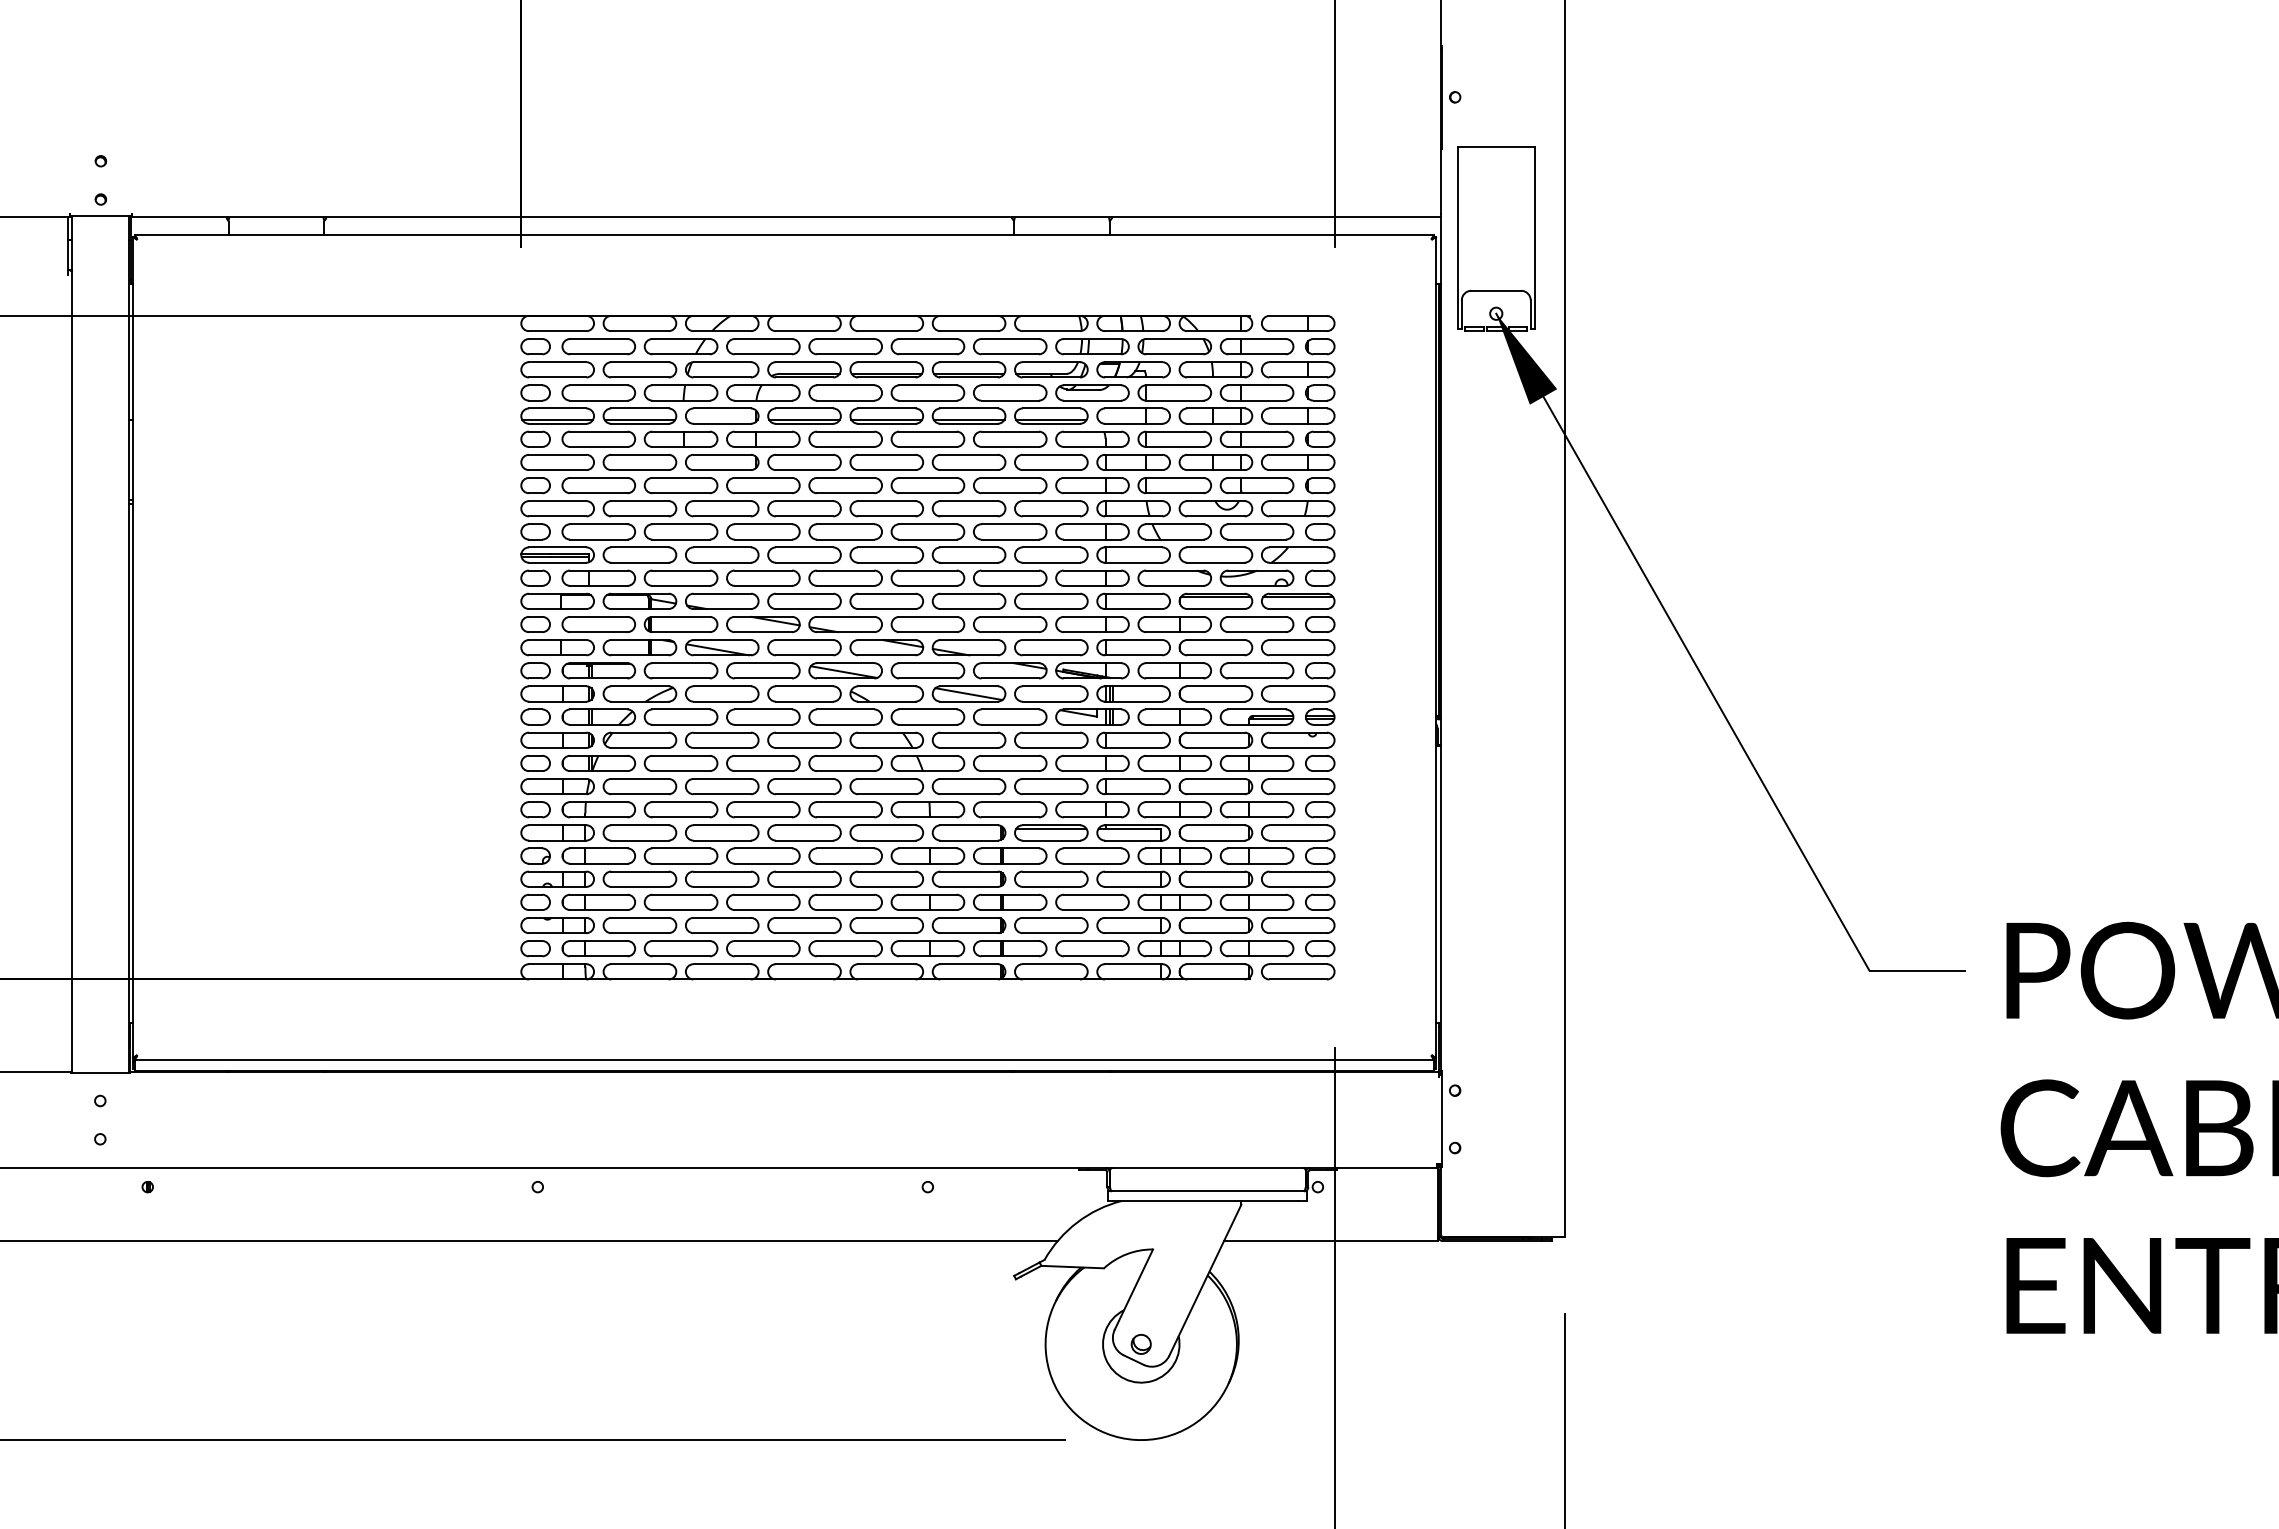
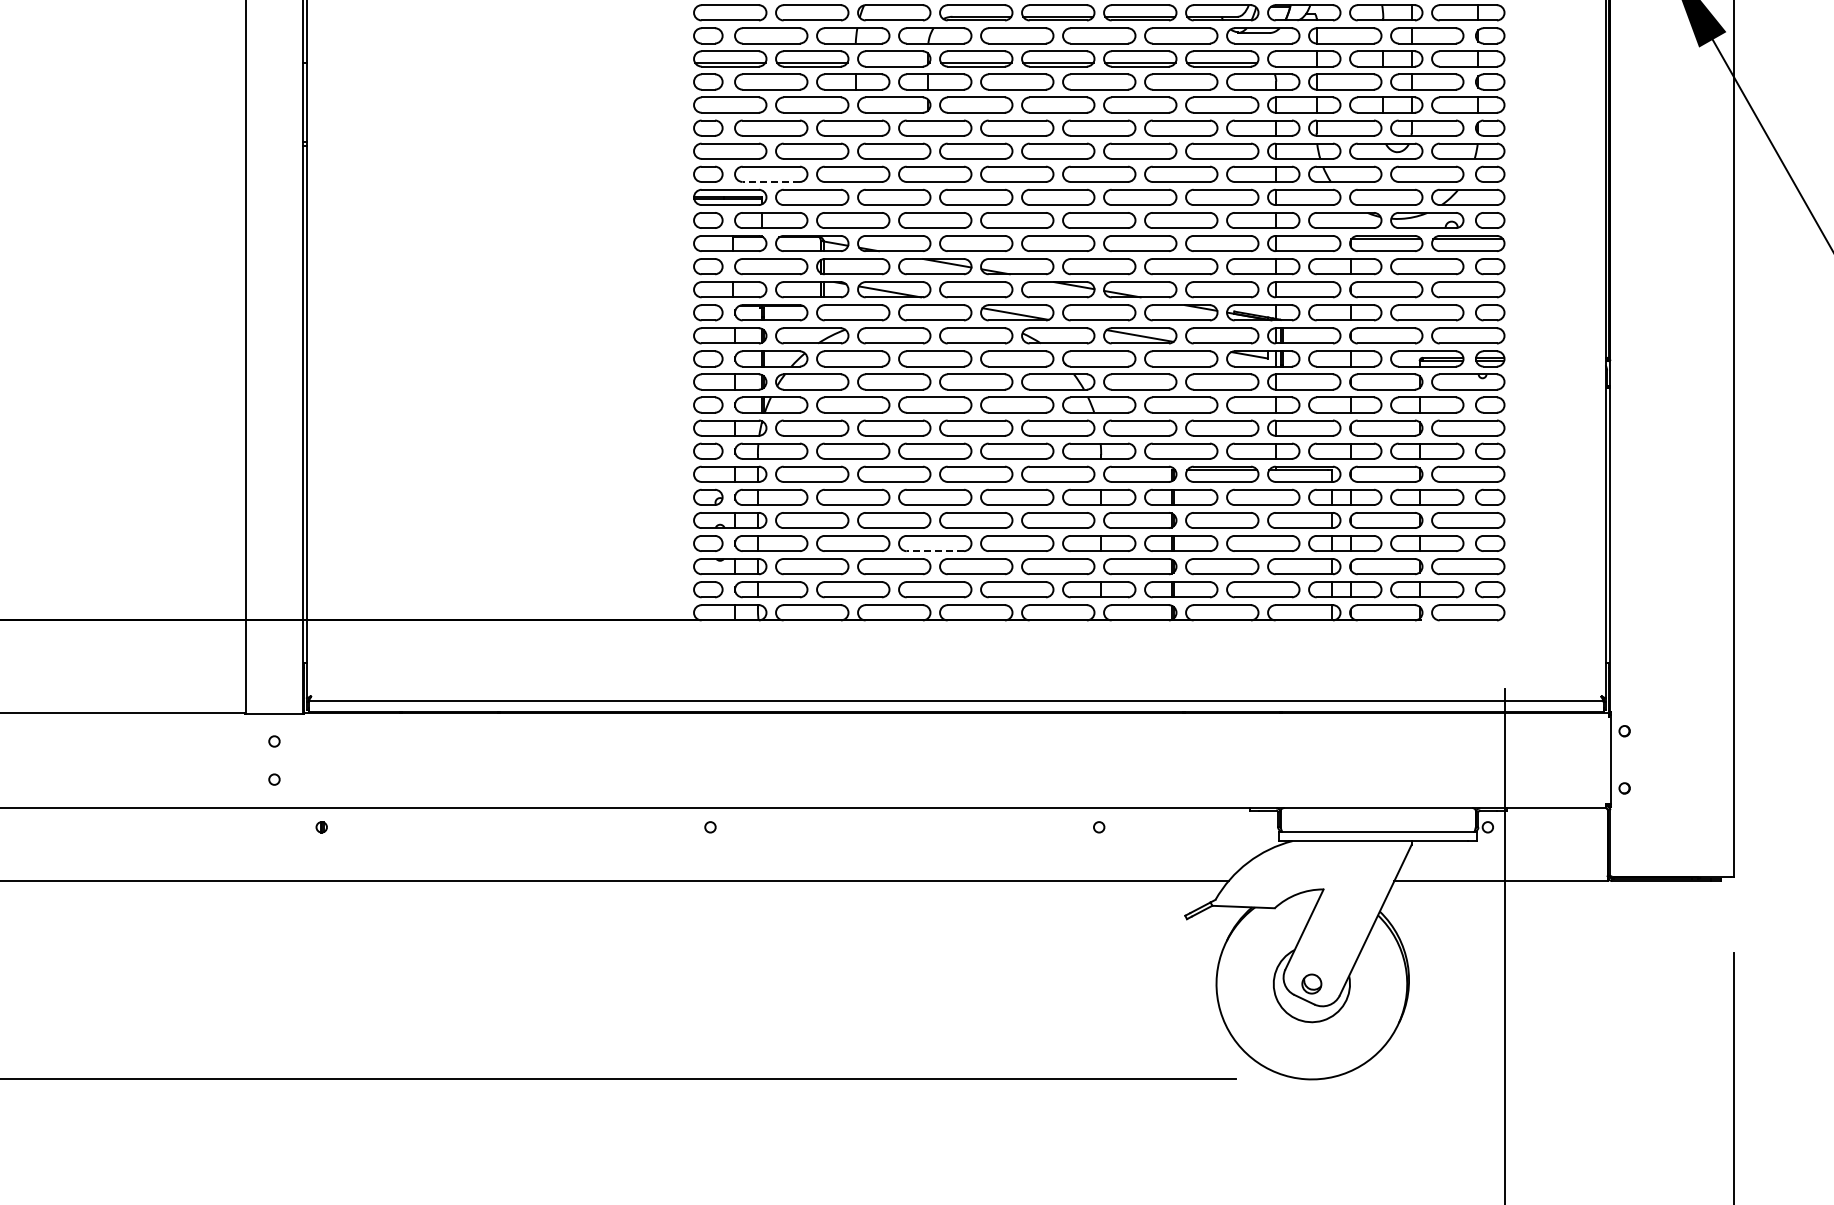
line: (598, 539) -> (770, 181), solid -> dashed
line: (763, 910) -> (935, 551), solid -> dashed

